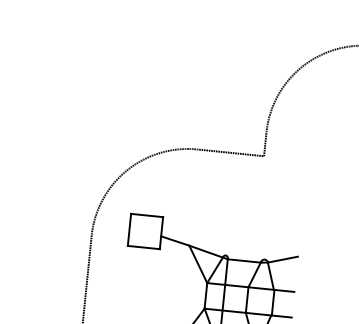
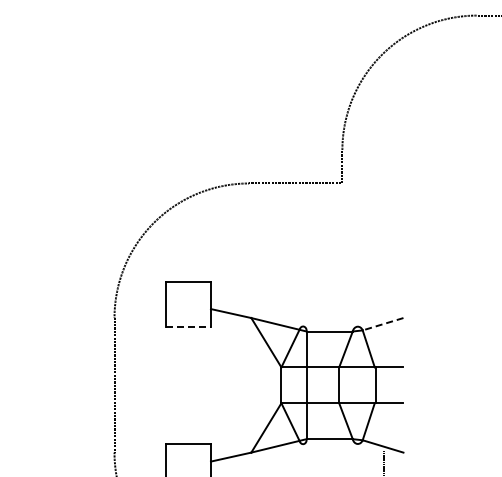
line: (144, 247) -> (189, 327), solid -> dashed
line: (282, 259) -> (382, 324), solid -> dashed

